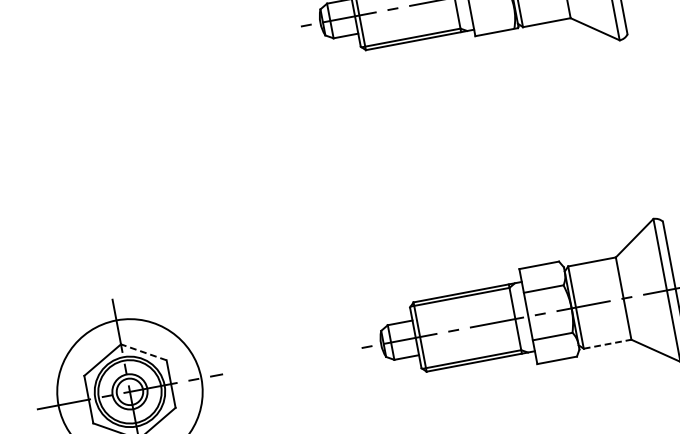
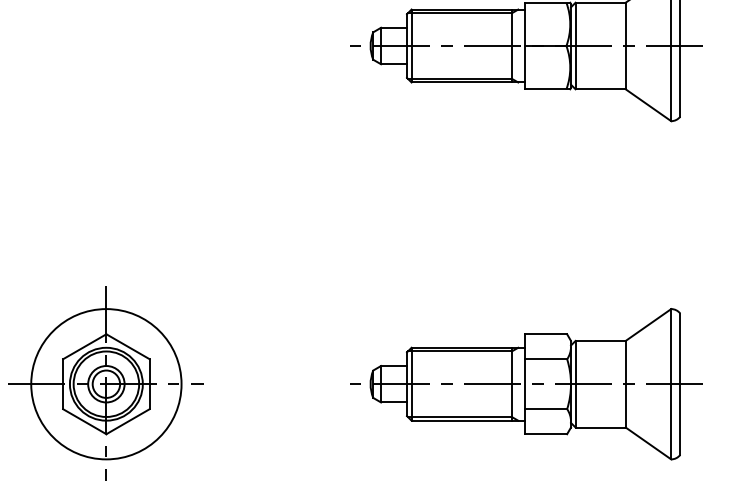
line: (608, 344) -> (601, 427), dashed -> solid
line: (144, 352) -> (128, 346), dashed -> solid

